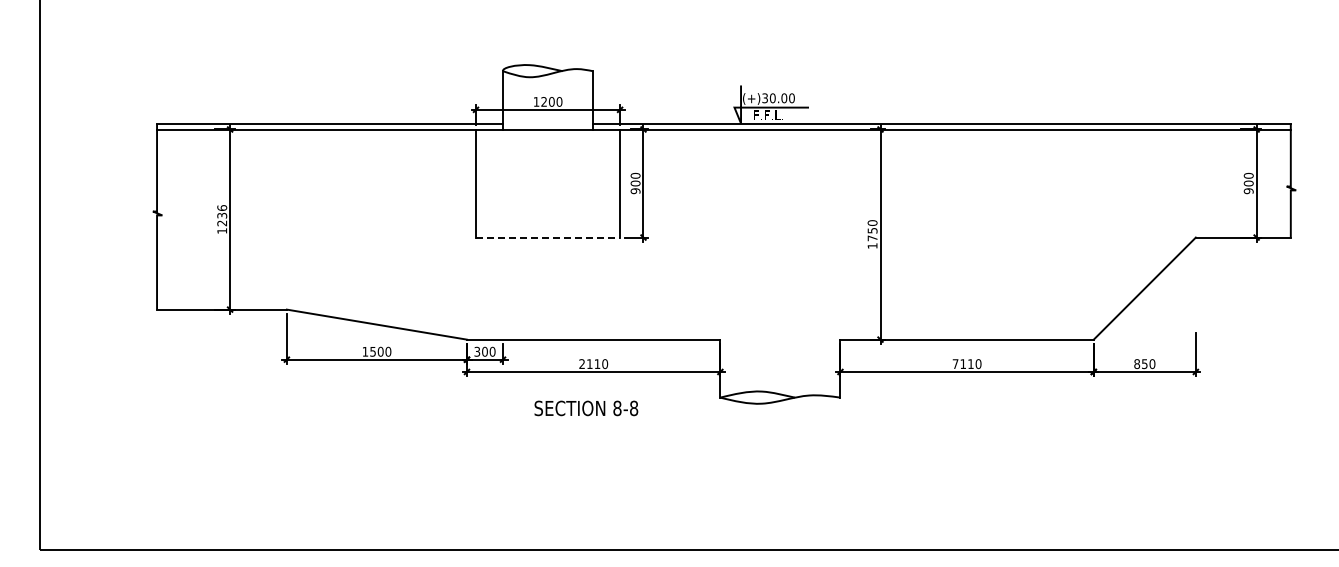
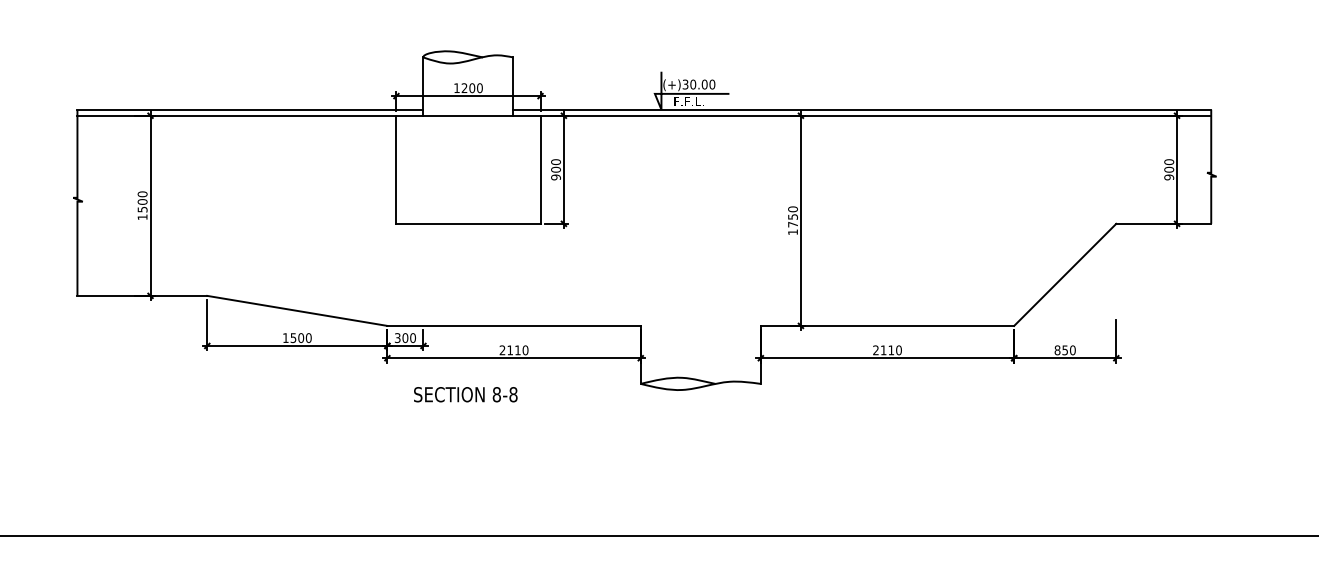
text: (222, 215) -> (142, 201), 1236 -> 1500
line: (548, 237) -> (468, 223), dashed -> solid
text: (955, 363) -> (875, 349), 7110 -> 2110
text: (586, 408) -> (465, 394), moved

